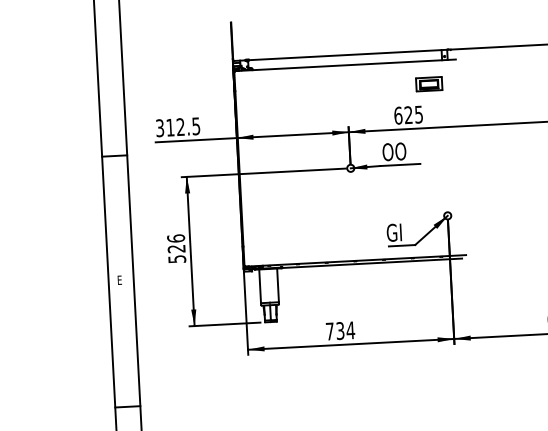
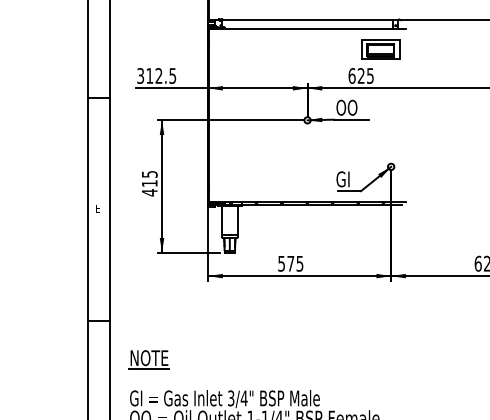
part: (428, 84) -> (380, 49), size x1.67
text: (176, 248) -> (149, 183), 526 -> 415
text: (340, 330) -> (290, 263), 734 -> 575

